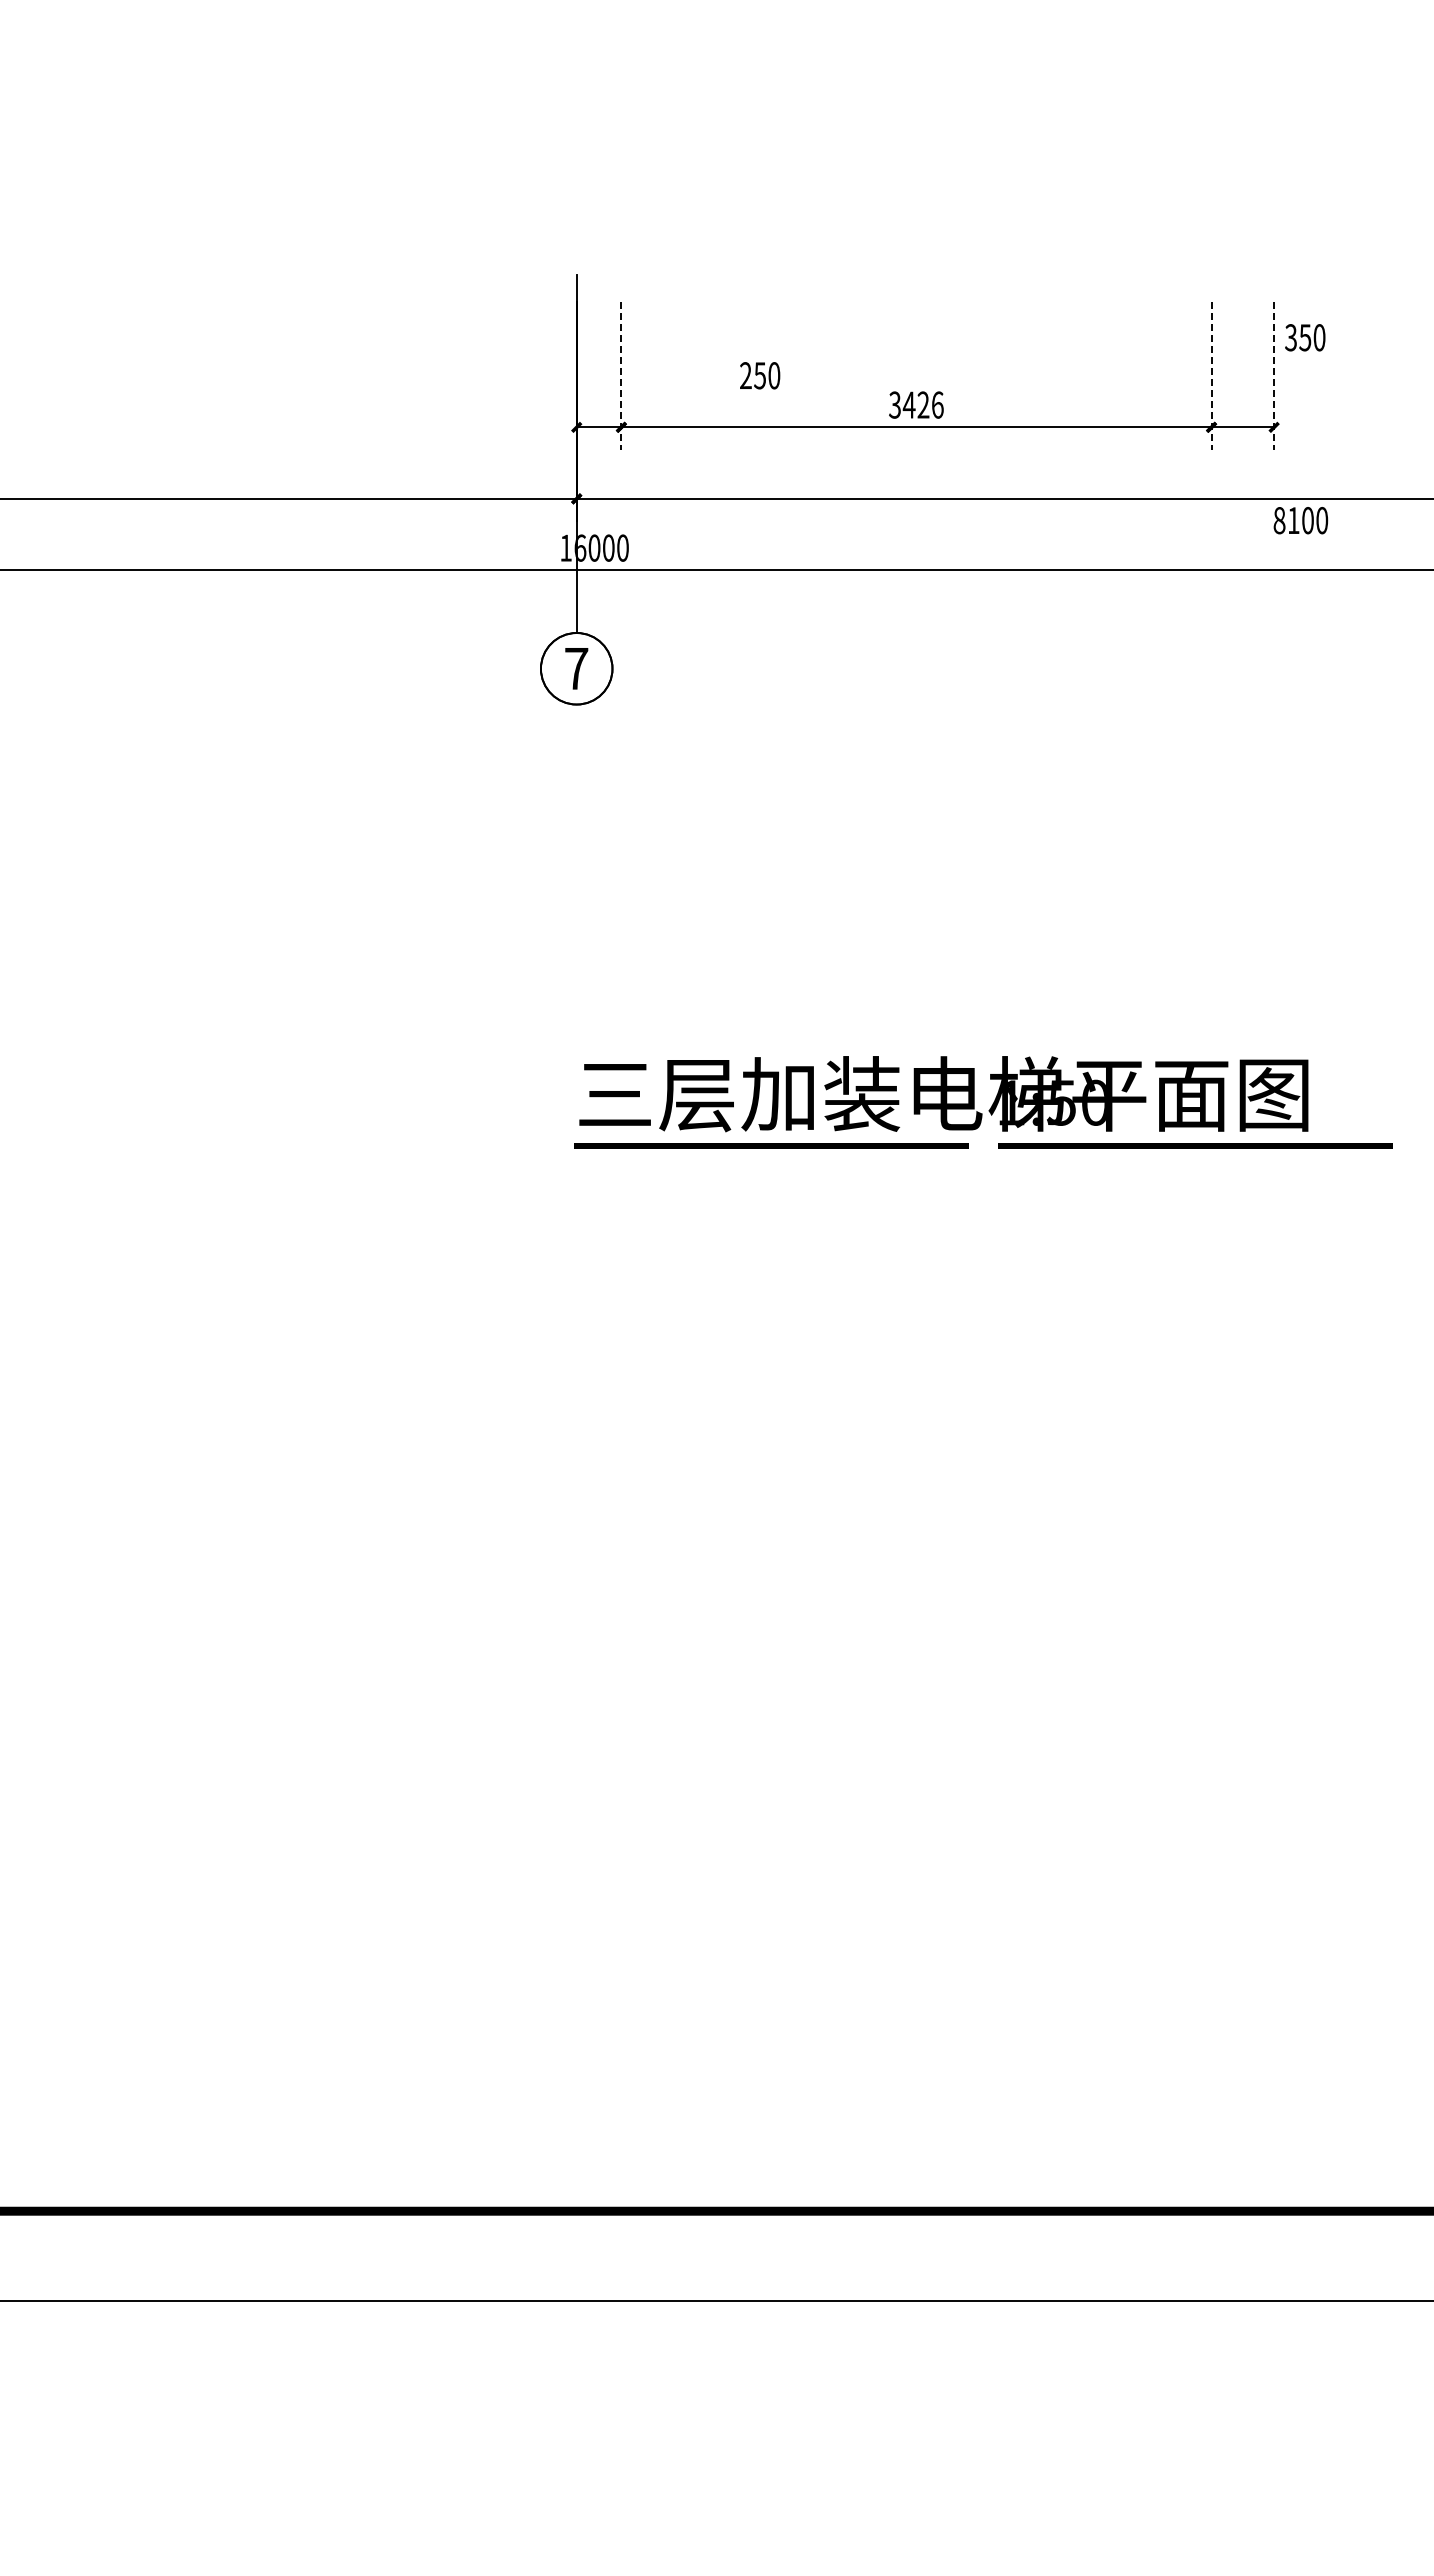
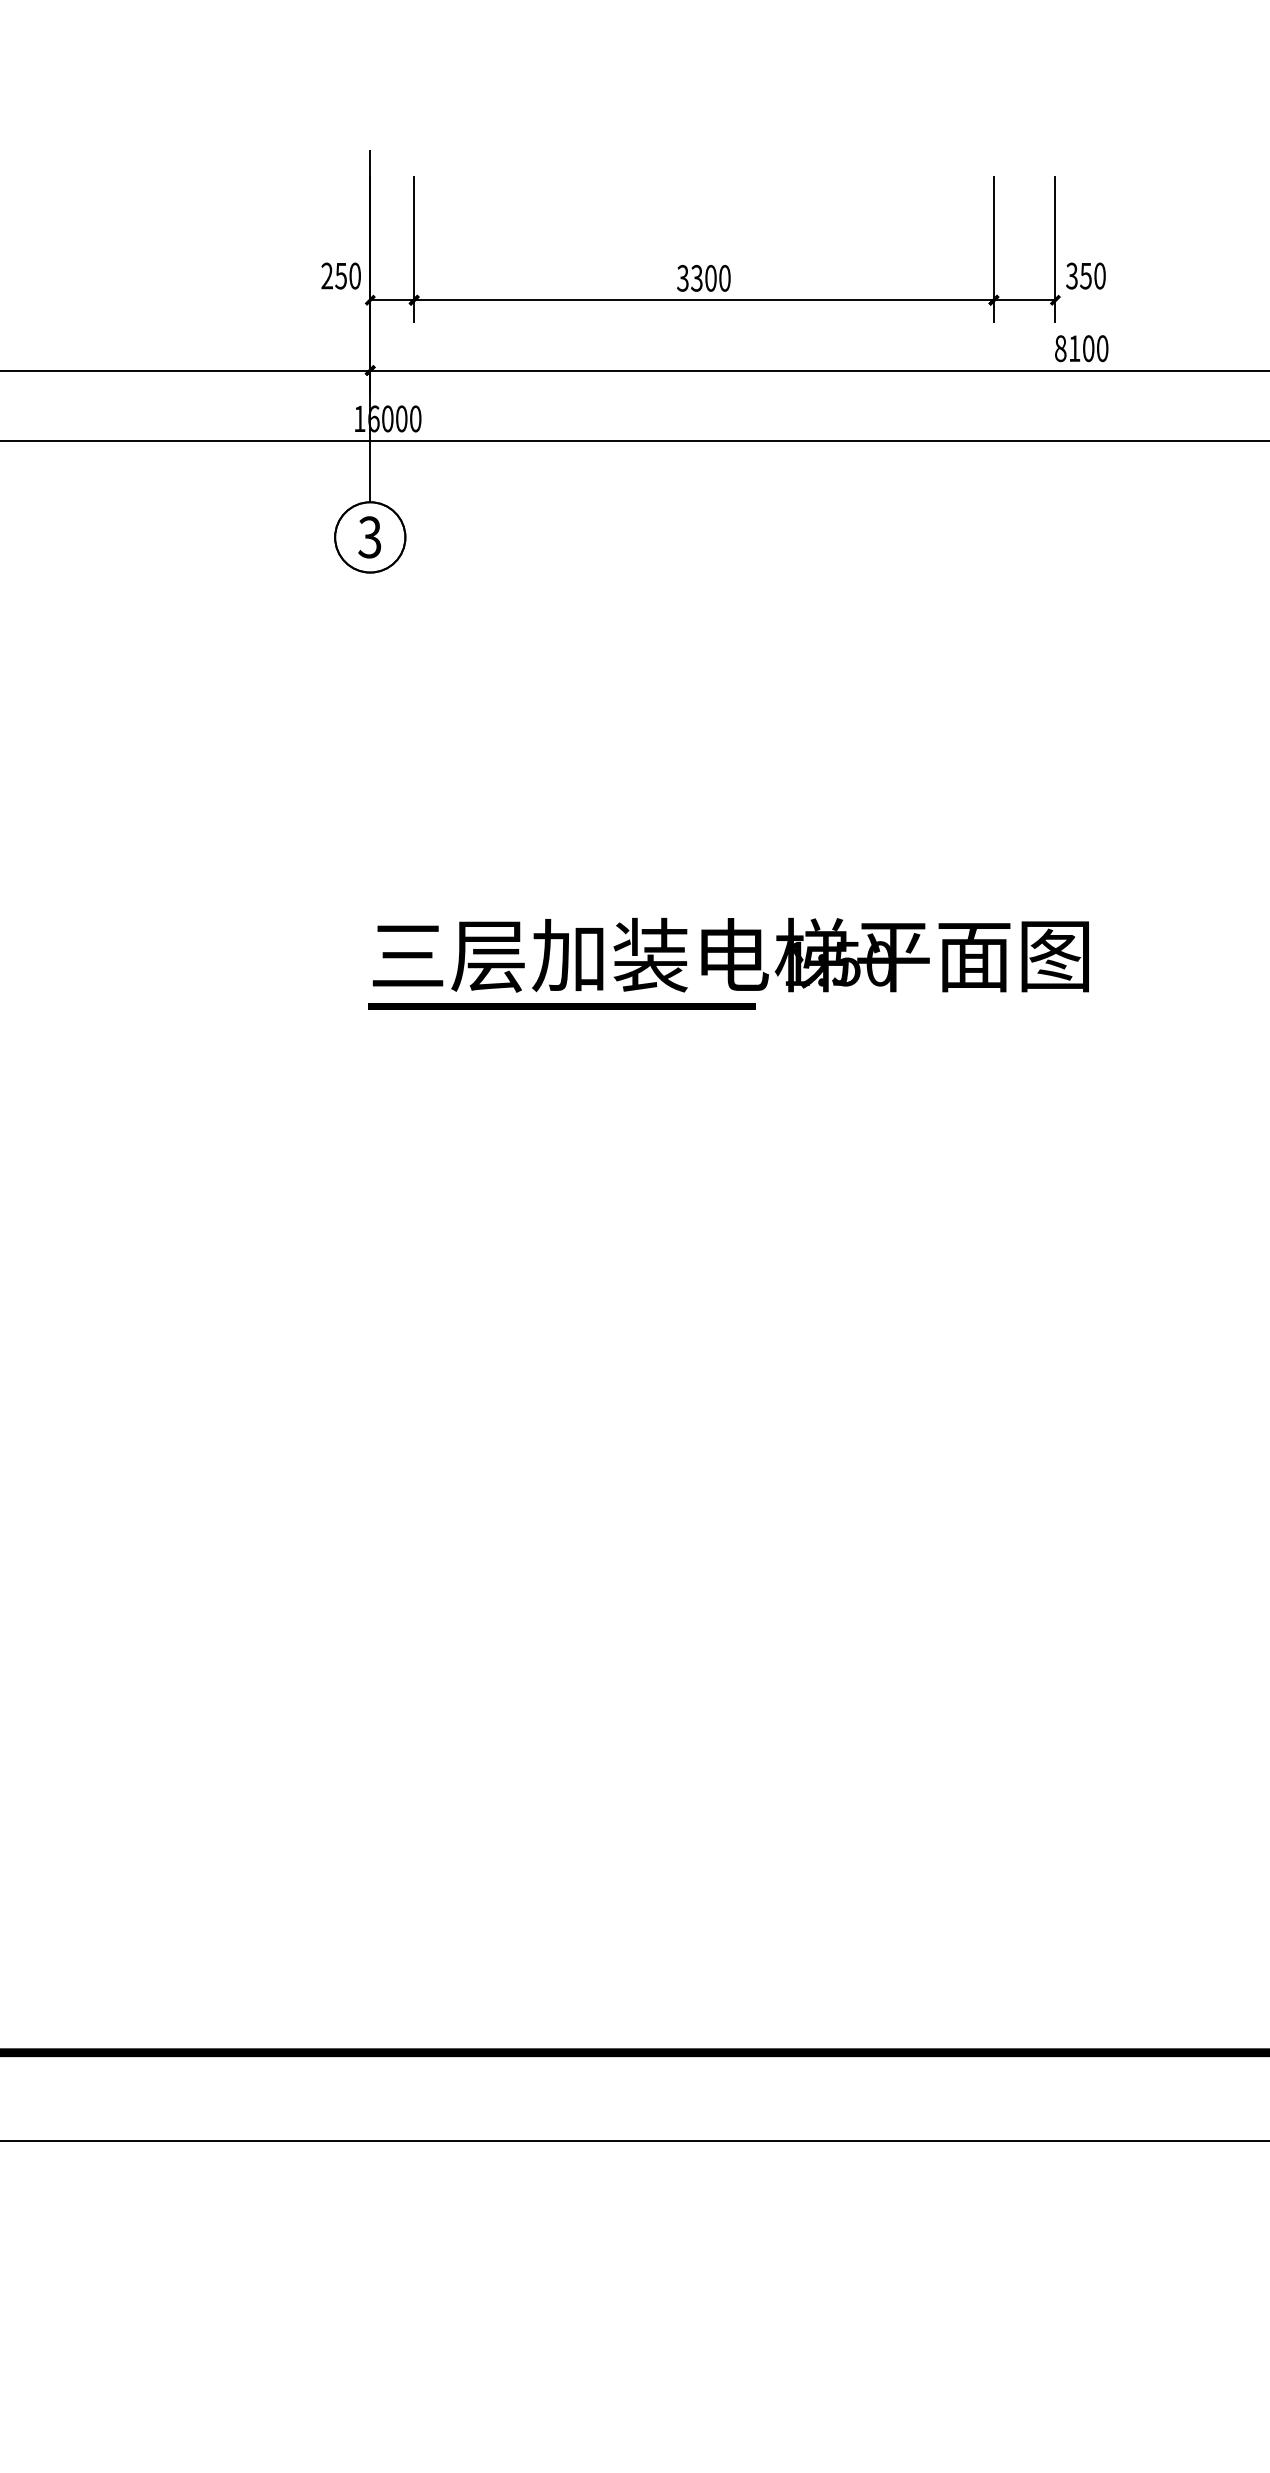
text: (1305, 337) -> (1086, 275), moved
line: (621, 375) -> (414, 249), dashed -> solid
text: (760, 375) -> (341, 275), moved
line: (1211, 375) -> (993, 249), dashed -> solid
line: (1274, 375) -> (1055, 249), dashed -> solid
text: (922, 404) -> (709, 277), 3426 -> 3300
text: (1300, 520) -> (1081, 348), moved
text: (576, 668) -> (370, 537), 7 -> 3
line: (1195, 1145) -> (978, 1005), removed

